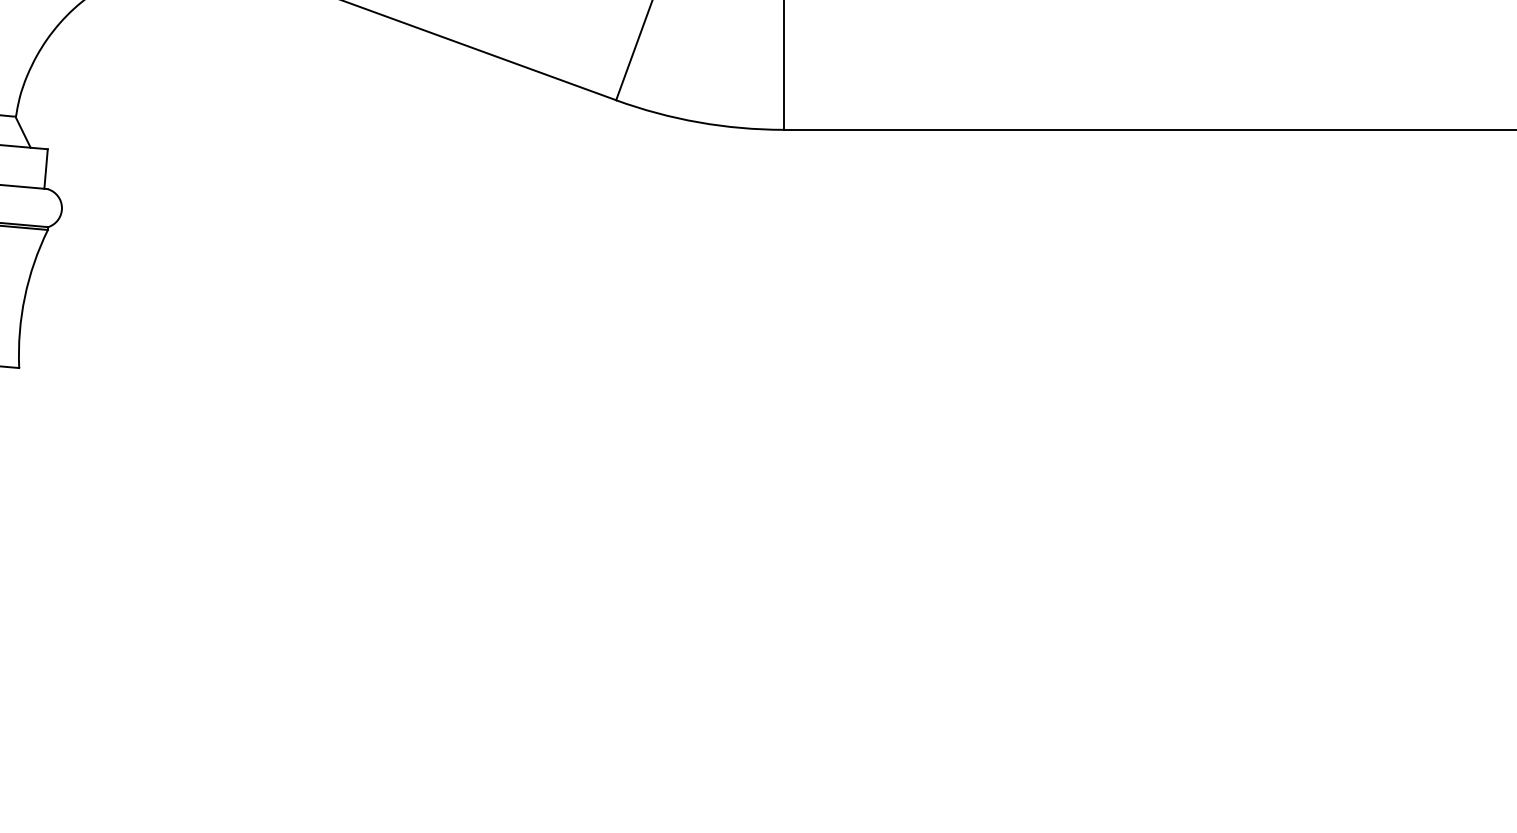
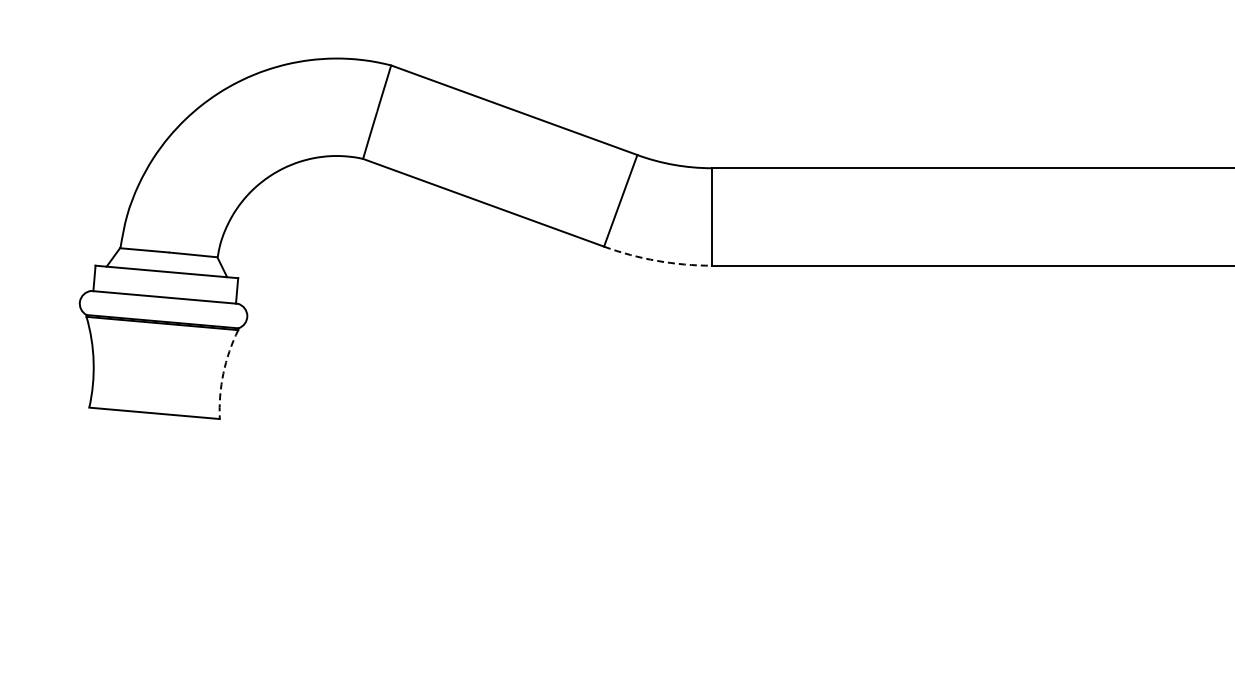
arc: (699, 121) -> (657, 260), solid -> dashed
arc: (24, 297) -> (223, 373), solid -> dashed

